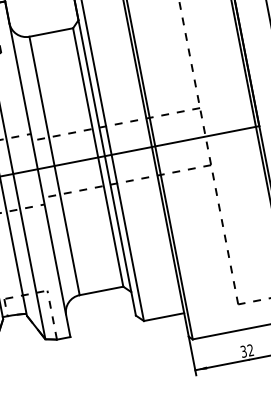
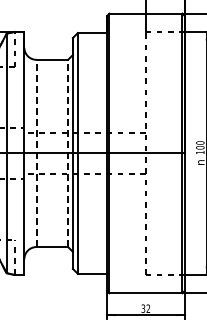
line: (98, 157) -> (68, 153), solid -> dashed
line: (54, 166) -> (36, 153), solid -> dashed

